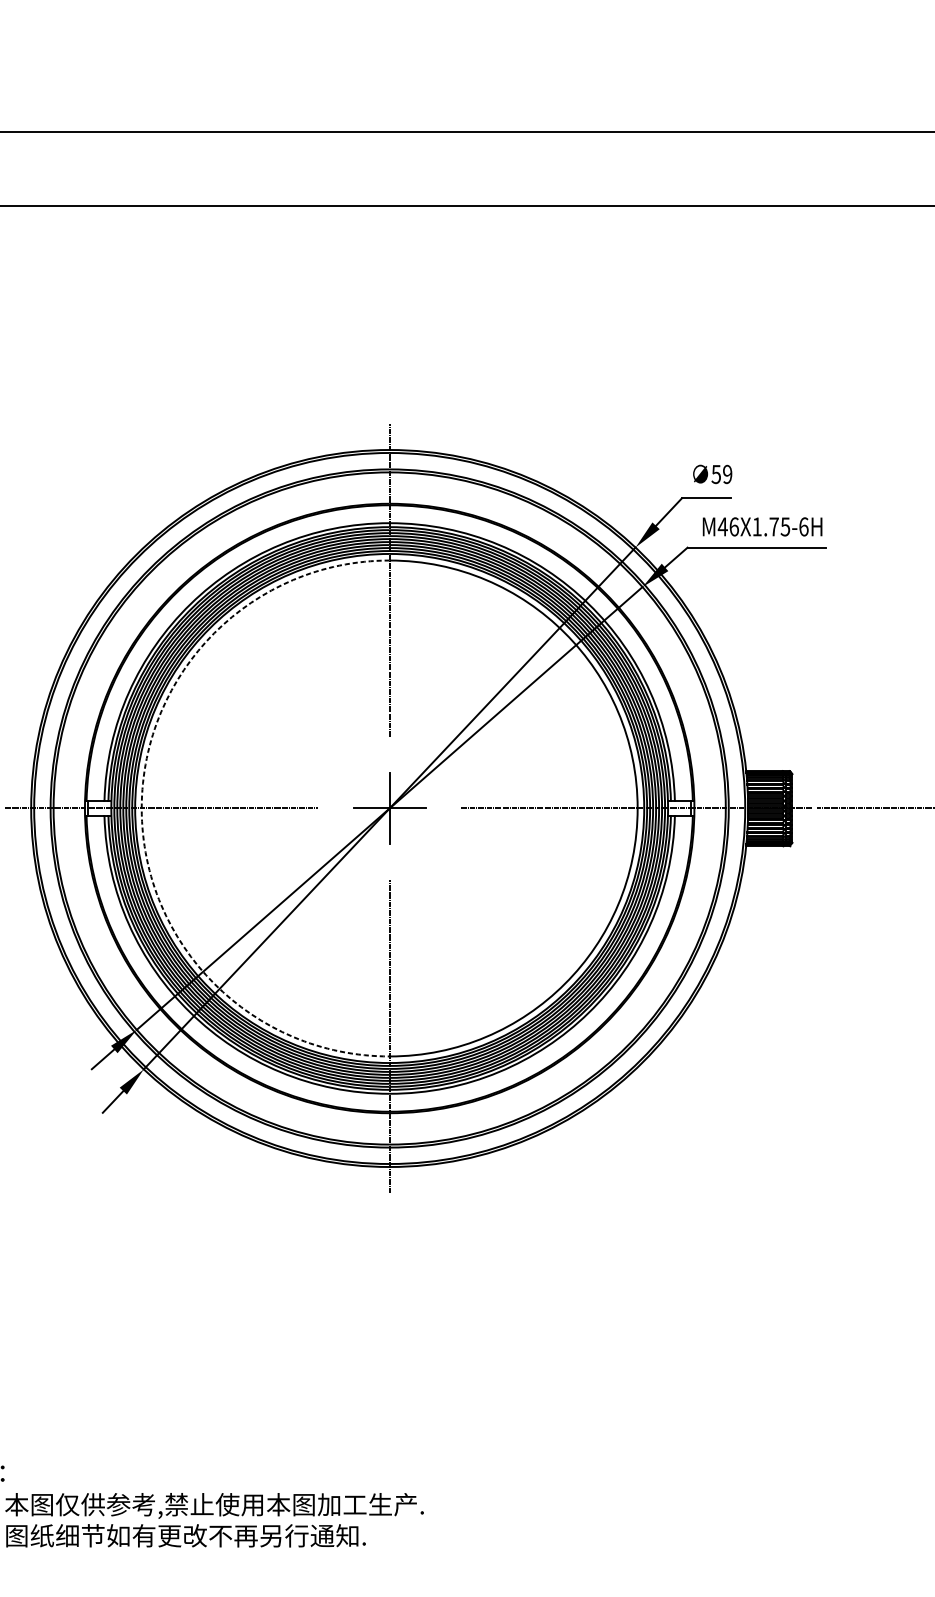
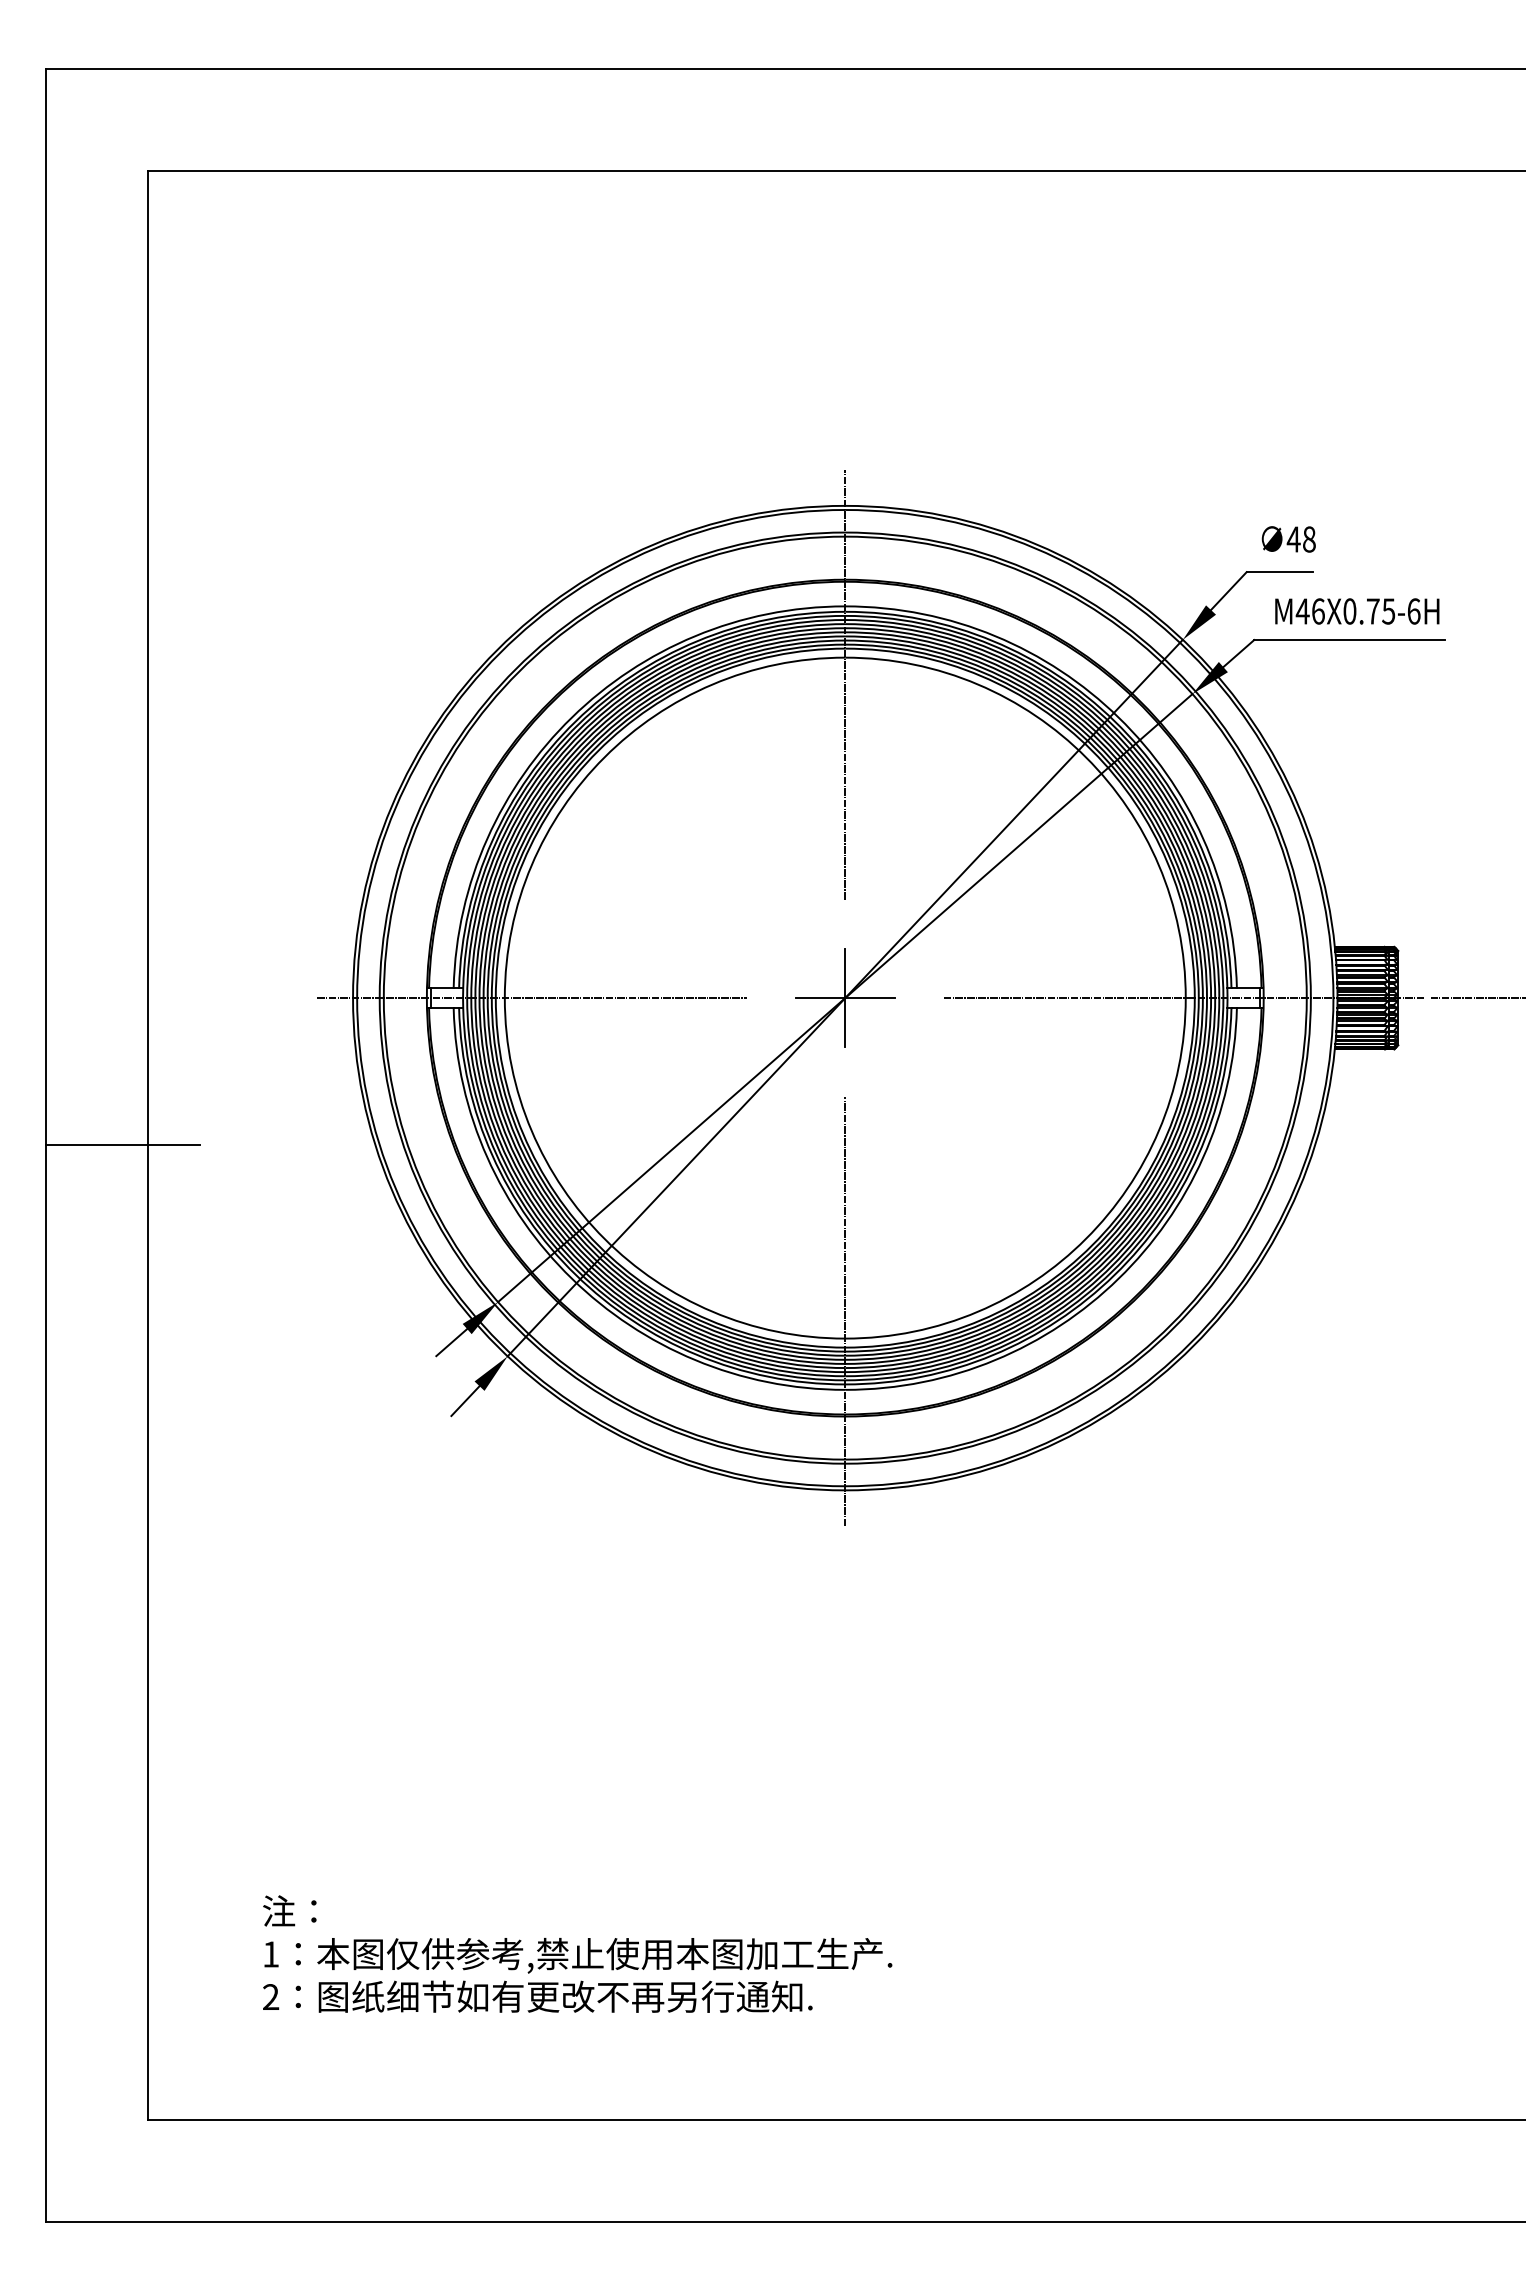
text: (721, 474) -> (1300, 539), 59 -> 48
text: (756, 526) -> (1349, 611), M46X1.75-6H -> M46X0.75-6H
arc: (141, 808) -> (504, 998), dashed -> solid

